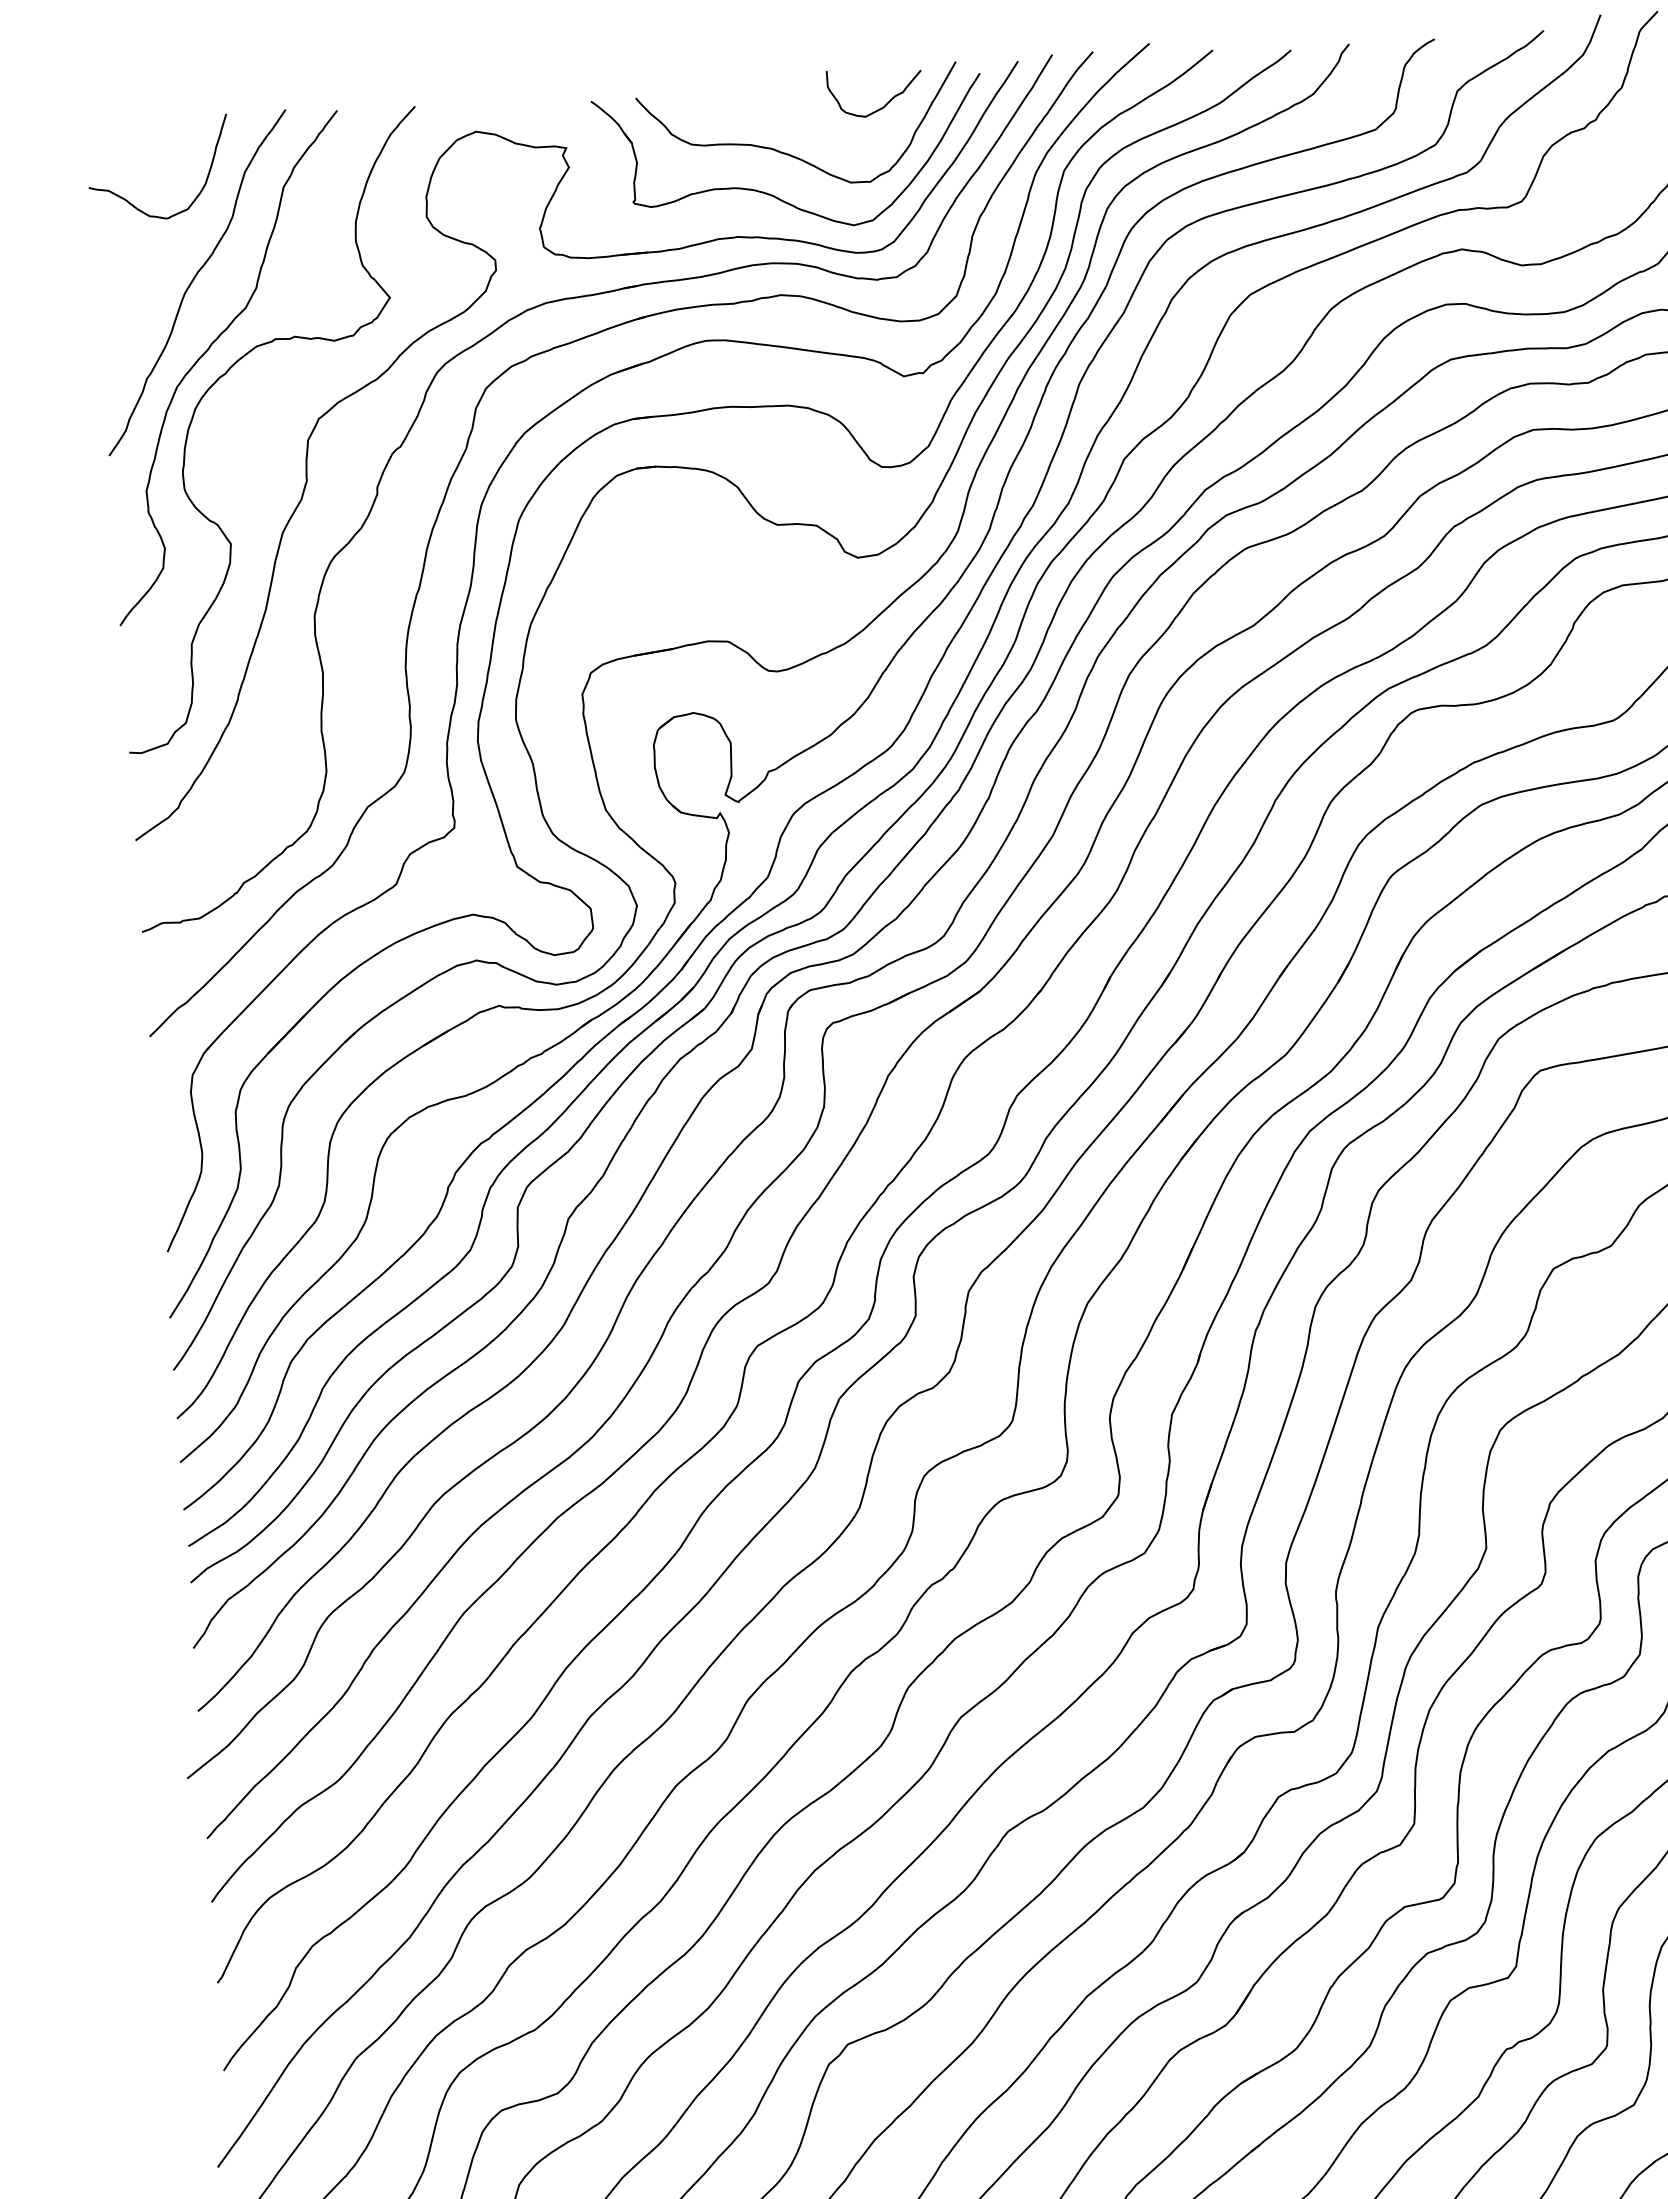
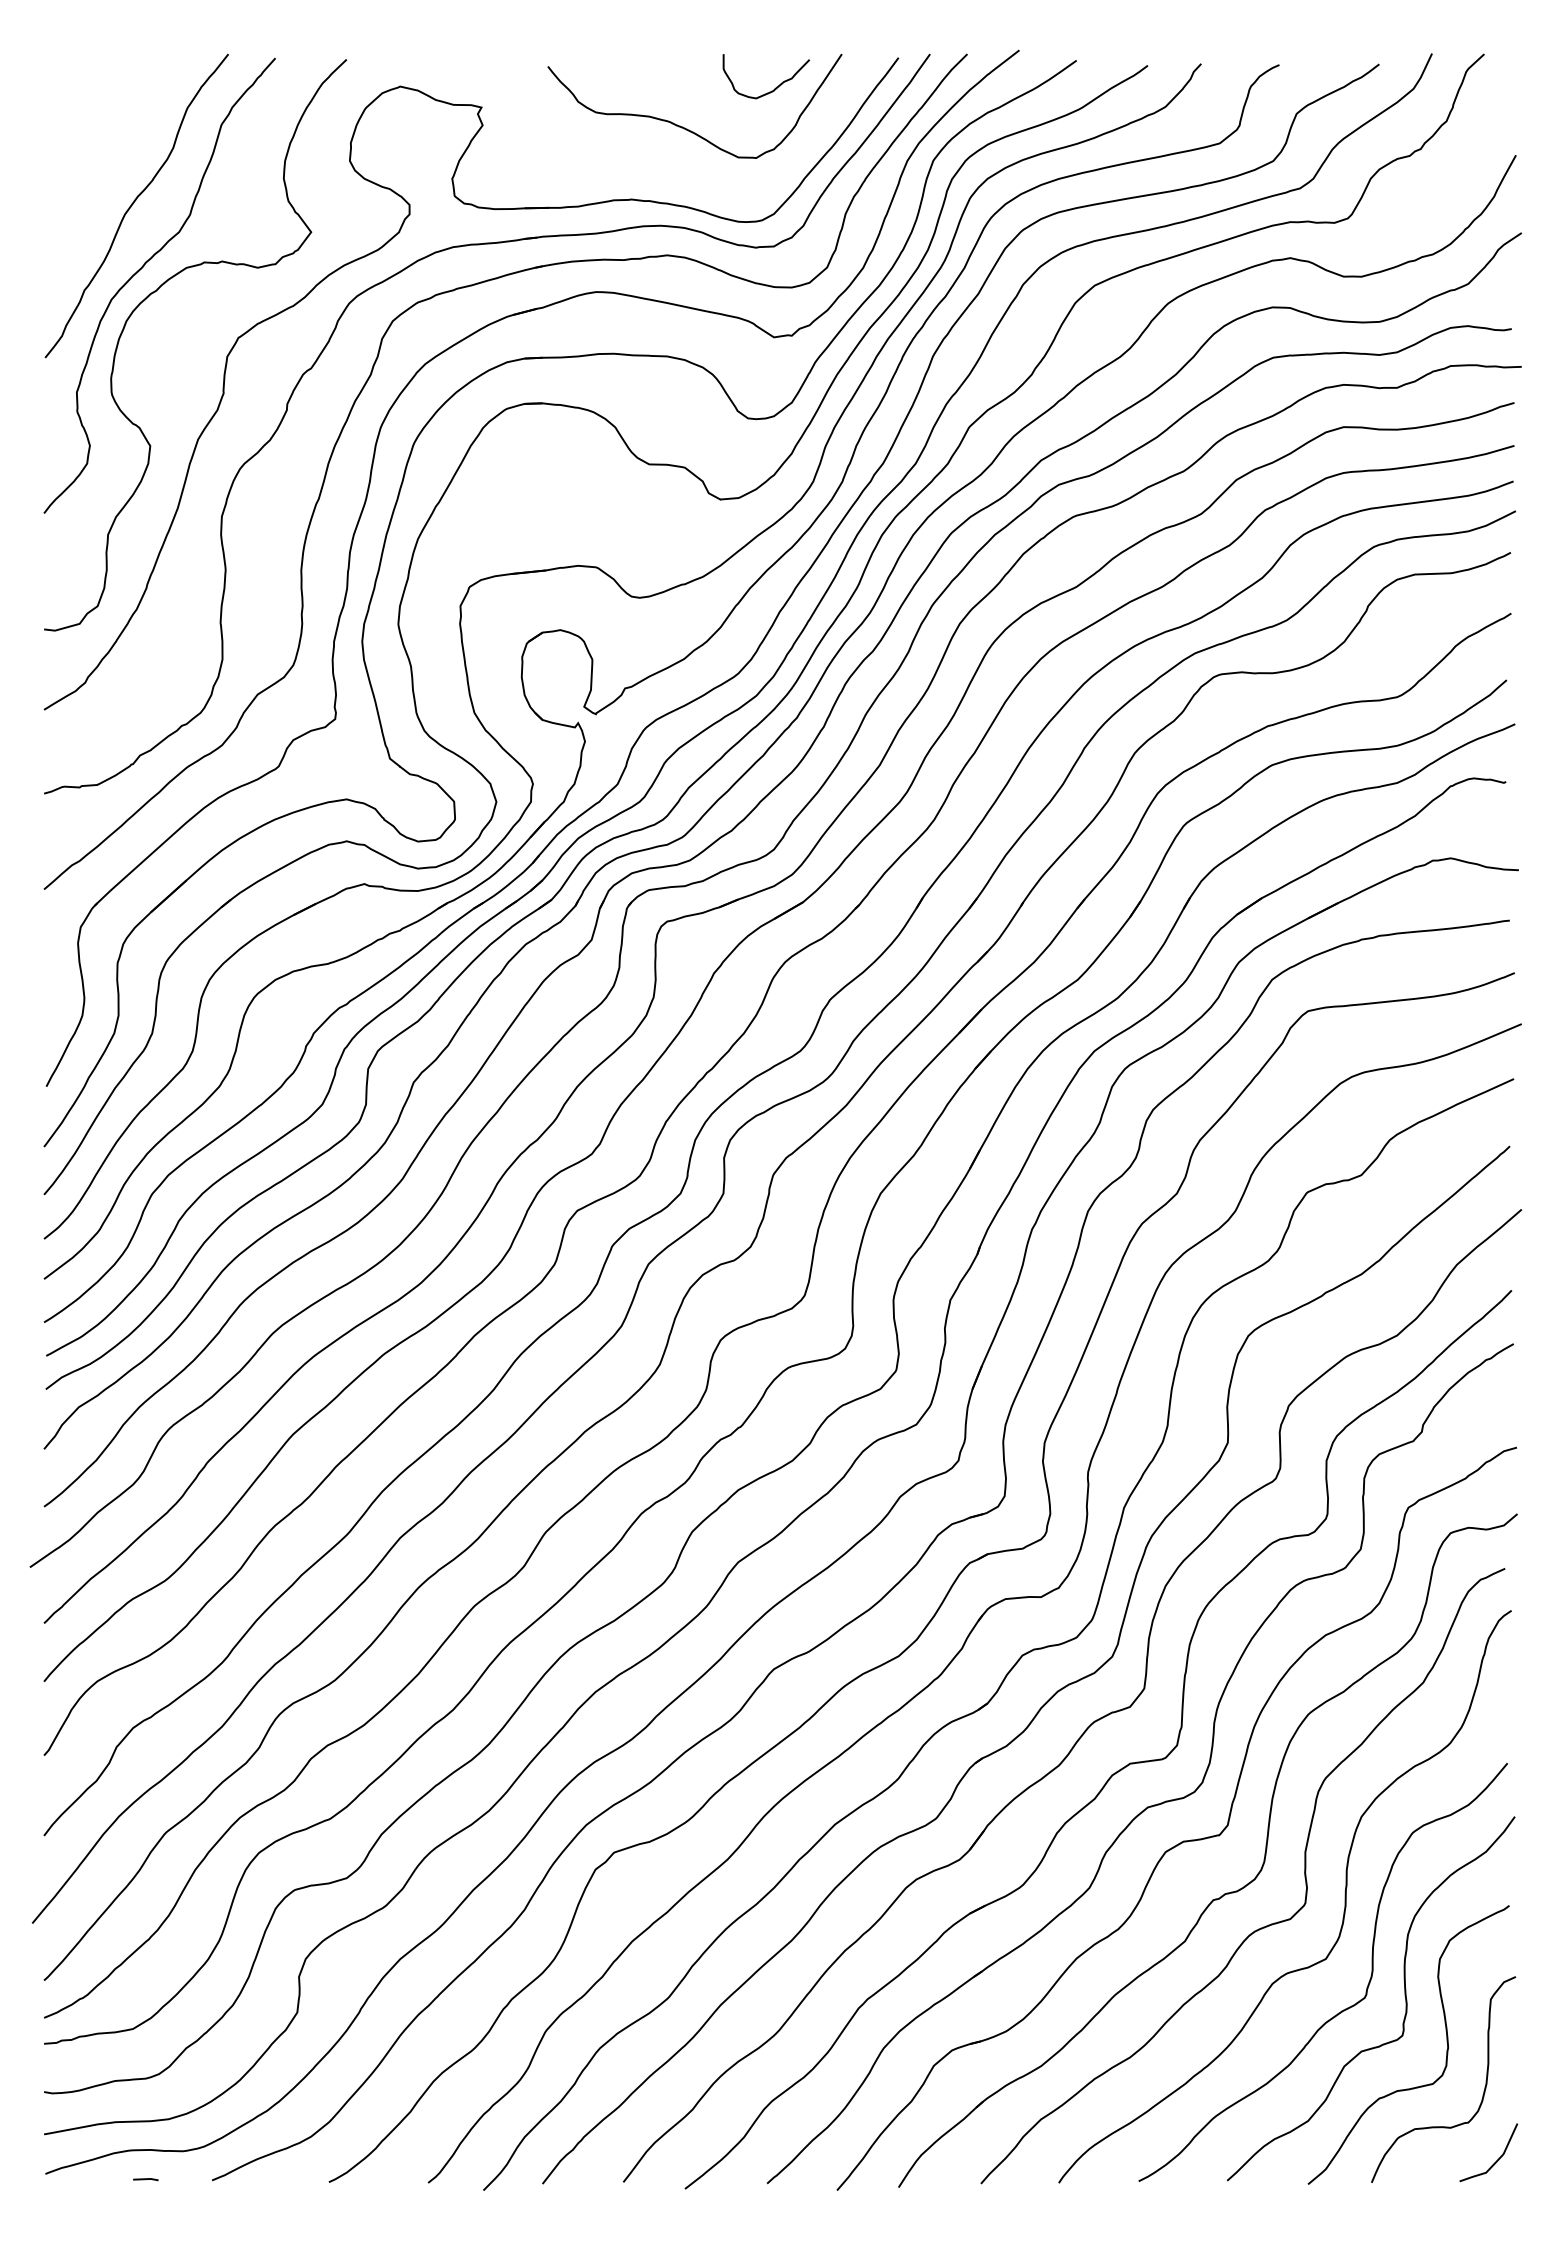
part: (773, 194) -> (667, 163), removed
curve: (130, 202) -> (81, 128), removed

